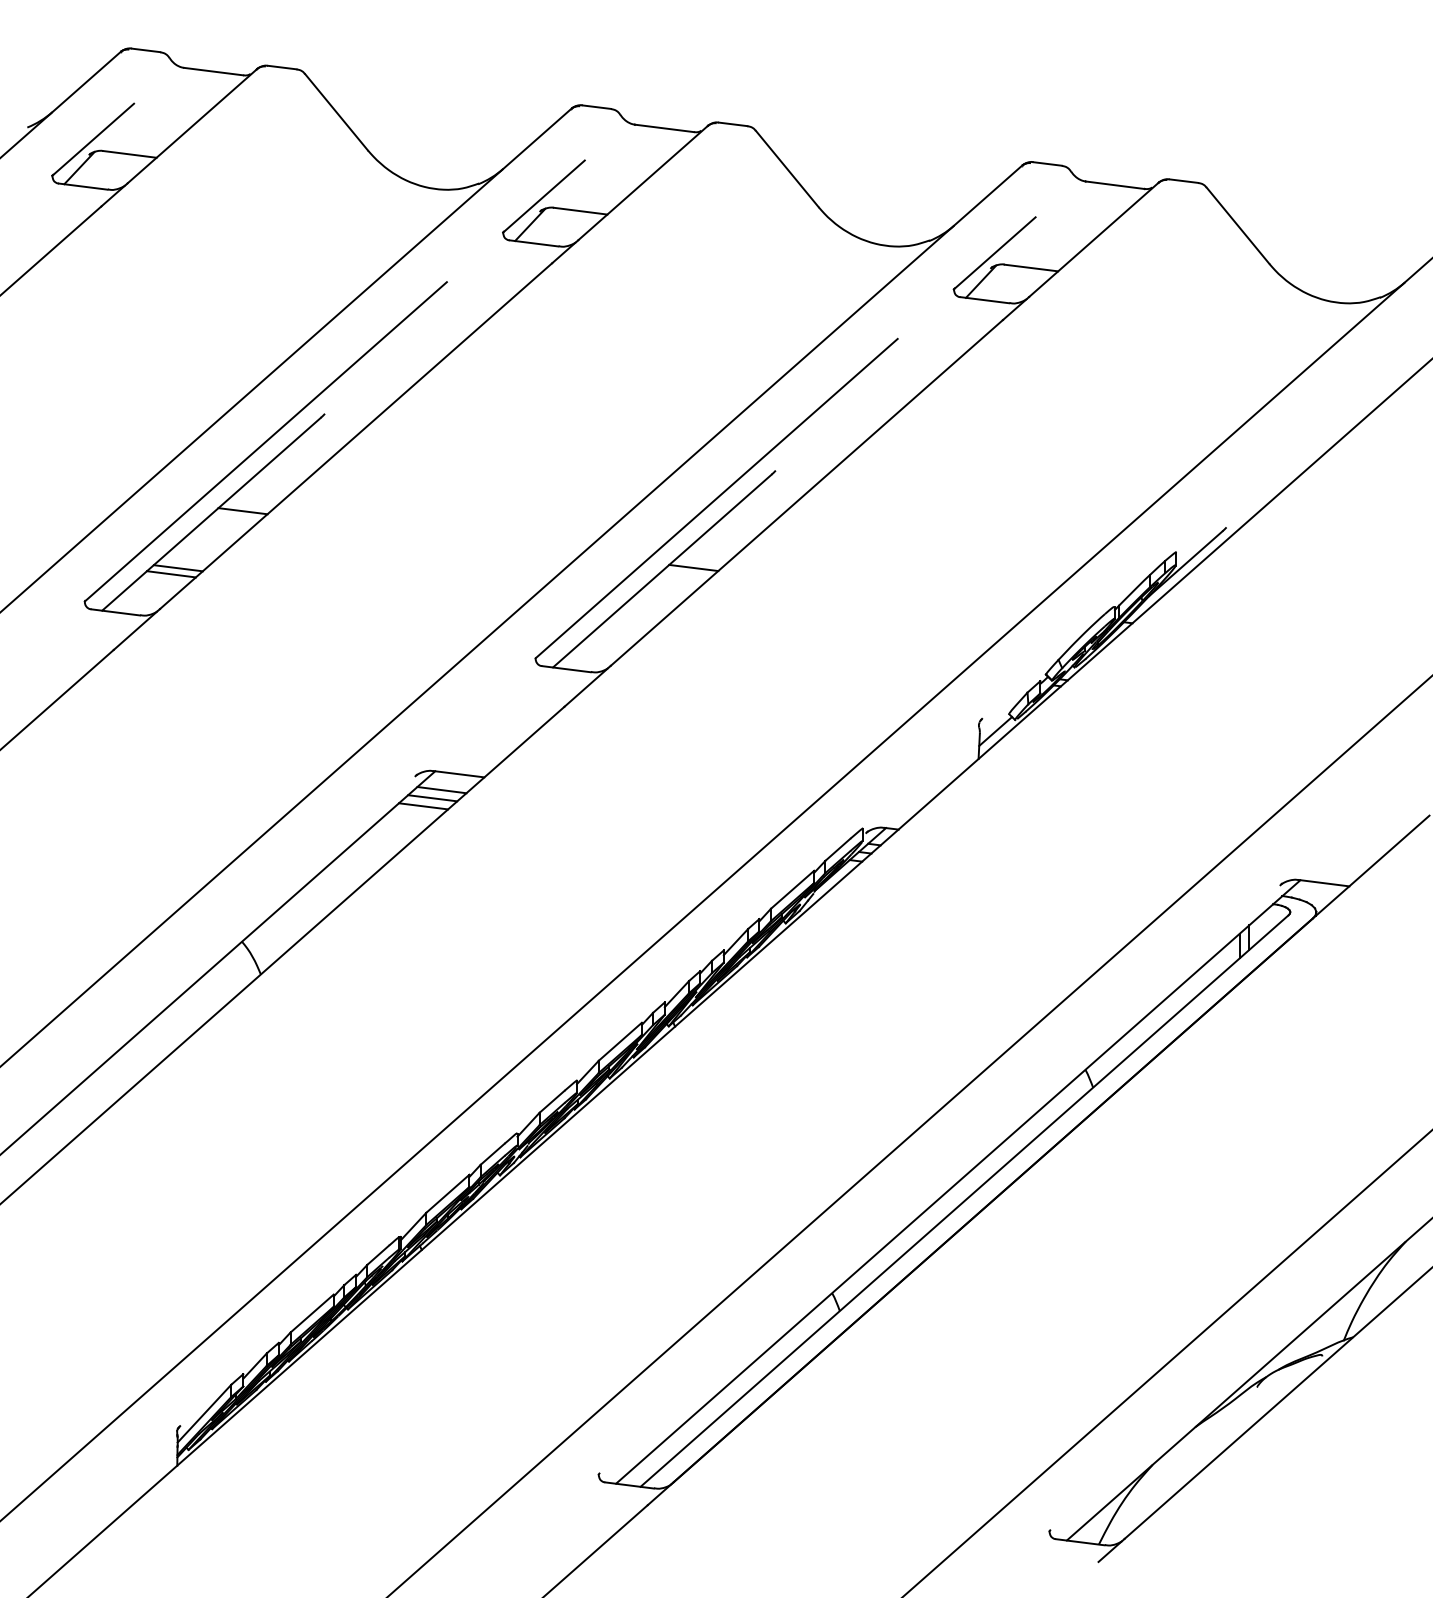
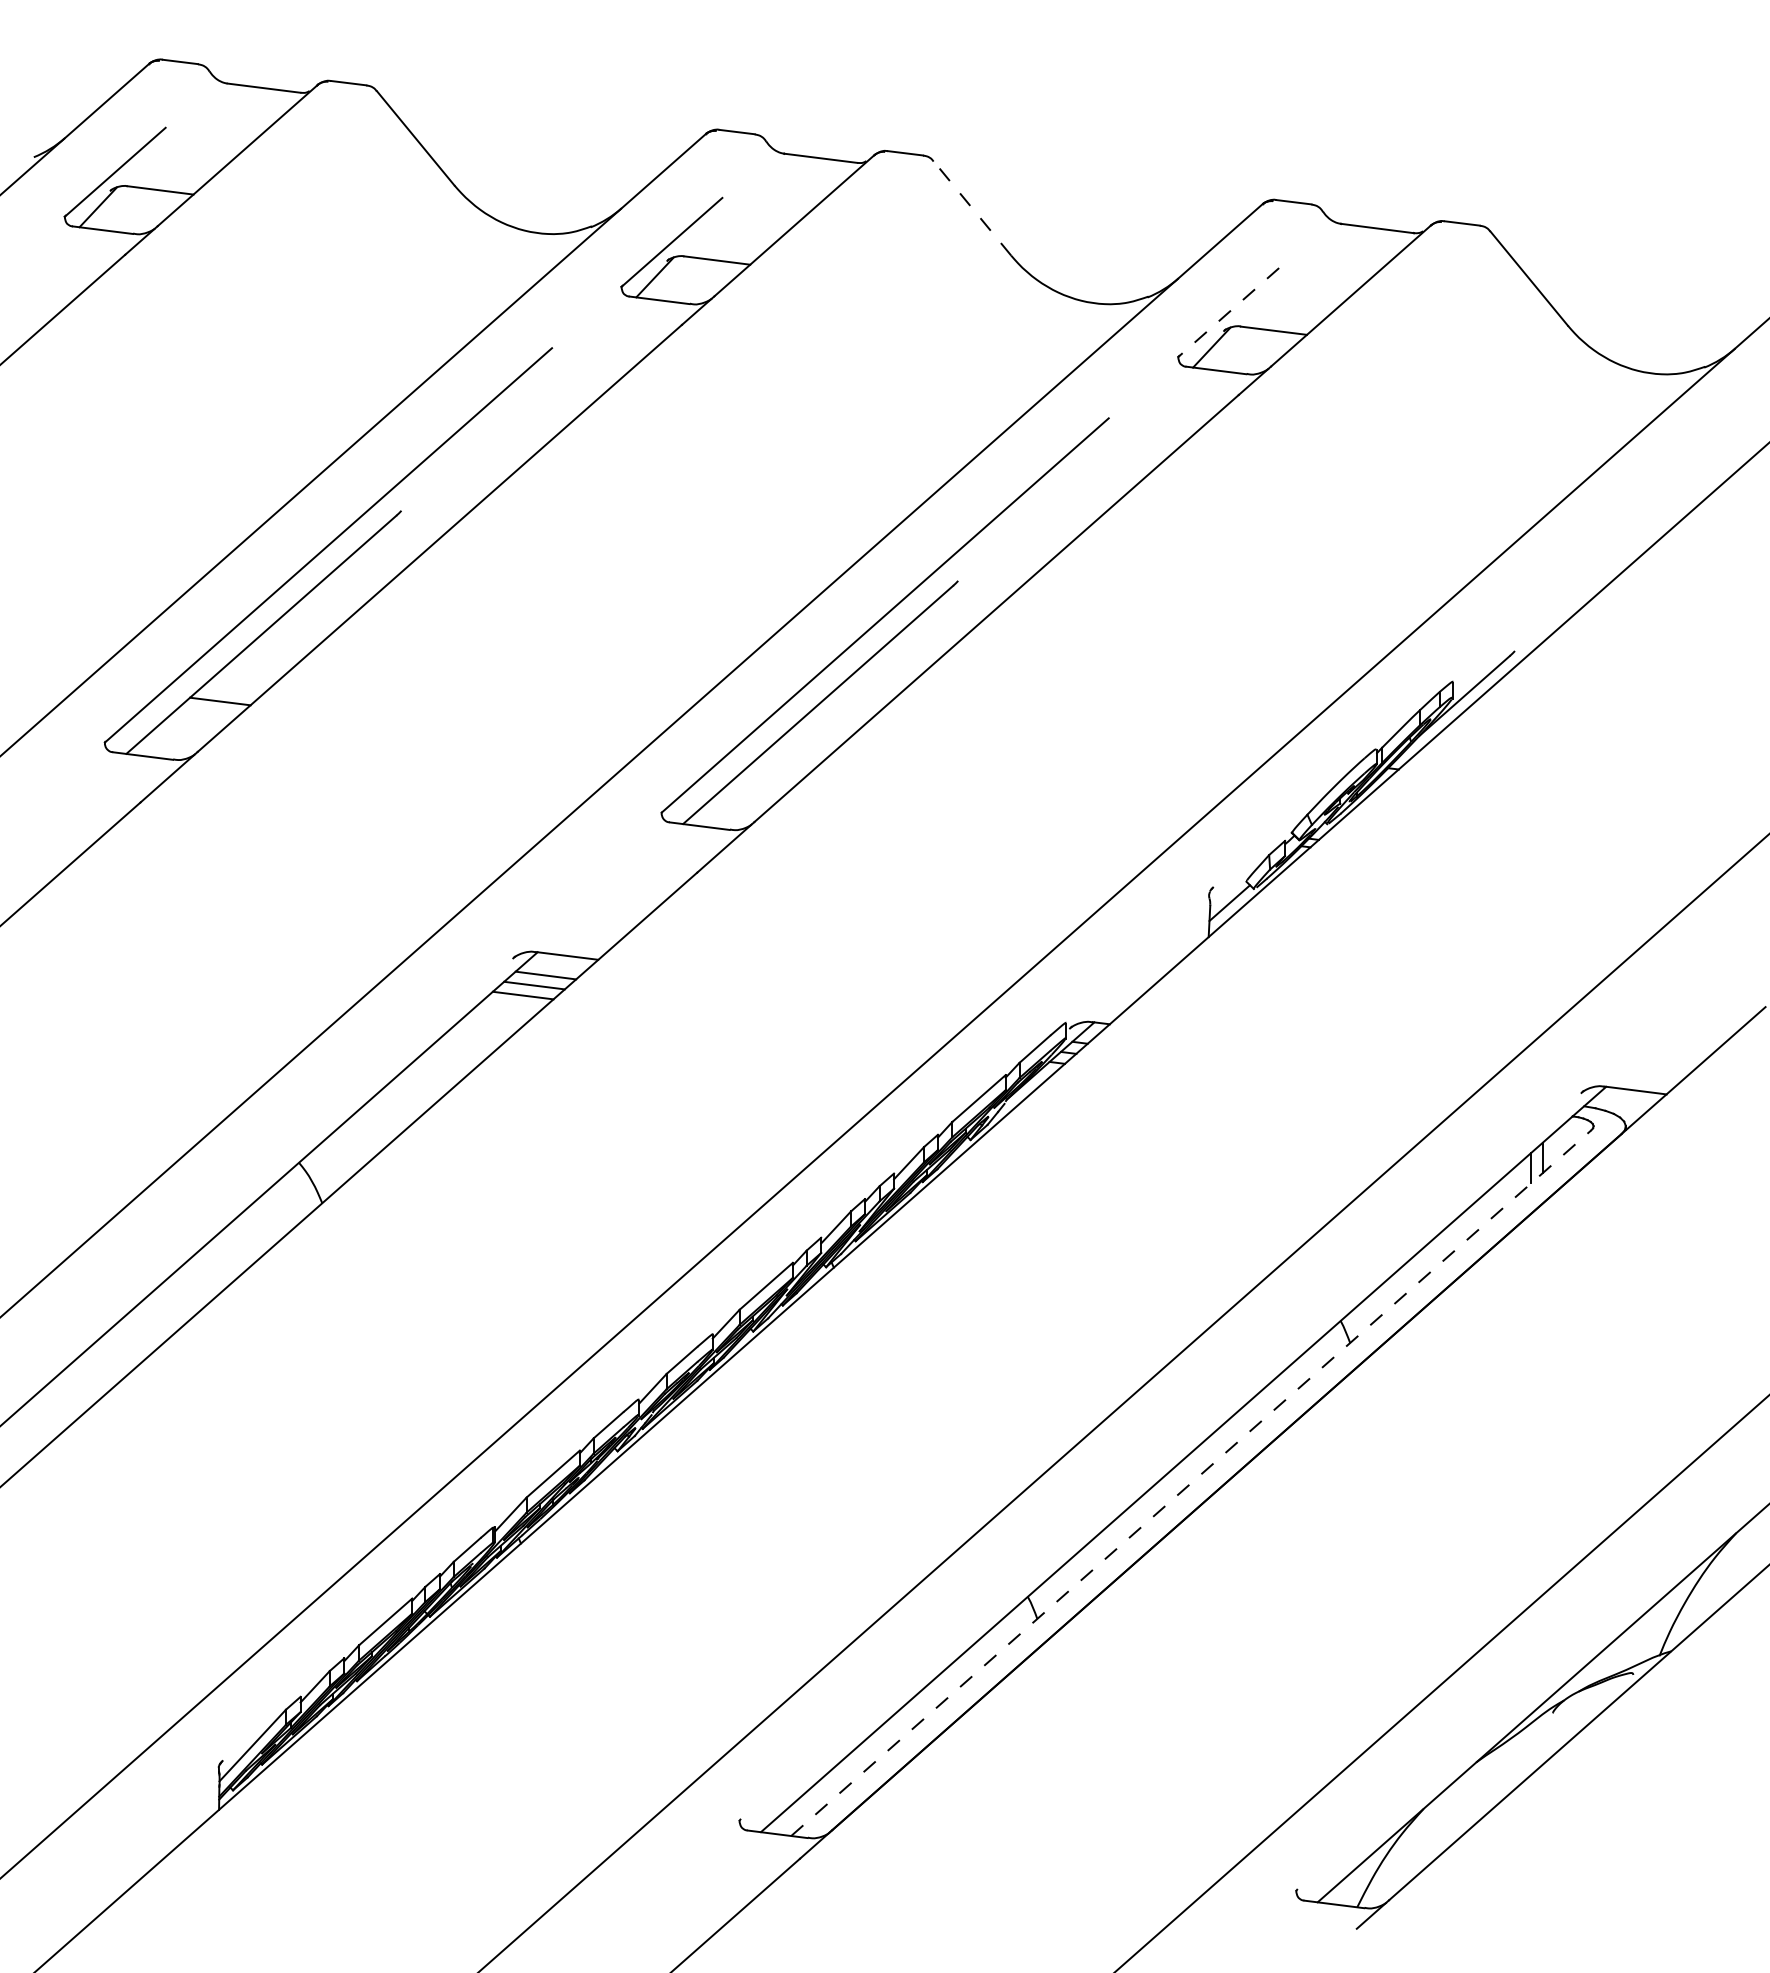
line: (787, 169) -> (972, 208), solid -> dashed
line: (994, 253) -> (1228, 312), solid -> dashed
line: (242, 510) -> (299, 630), removed
line: (693, 567) -> (856, 700), removed
line: (171, 573) -> (211, 708), removed
line: (964, 1201) -> (1191, 1483), solid -> dashed

